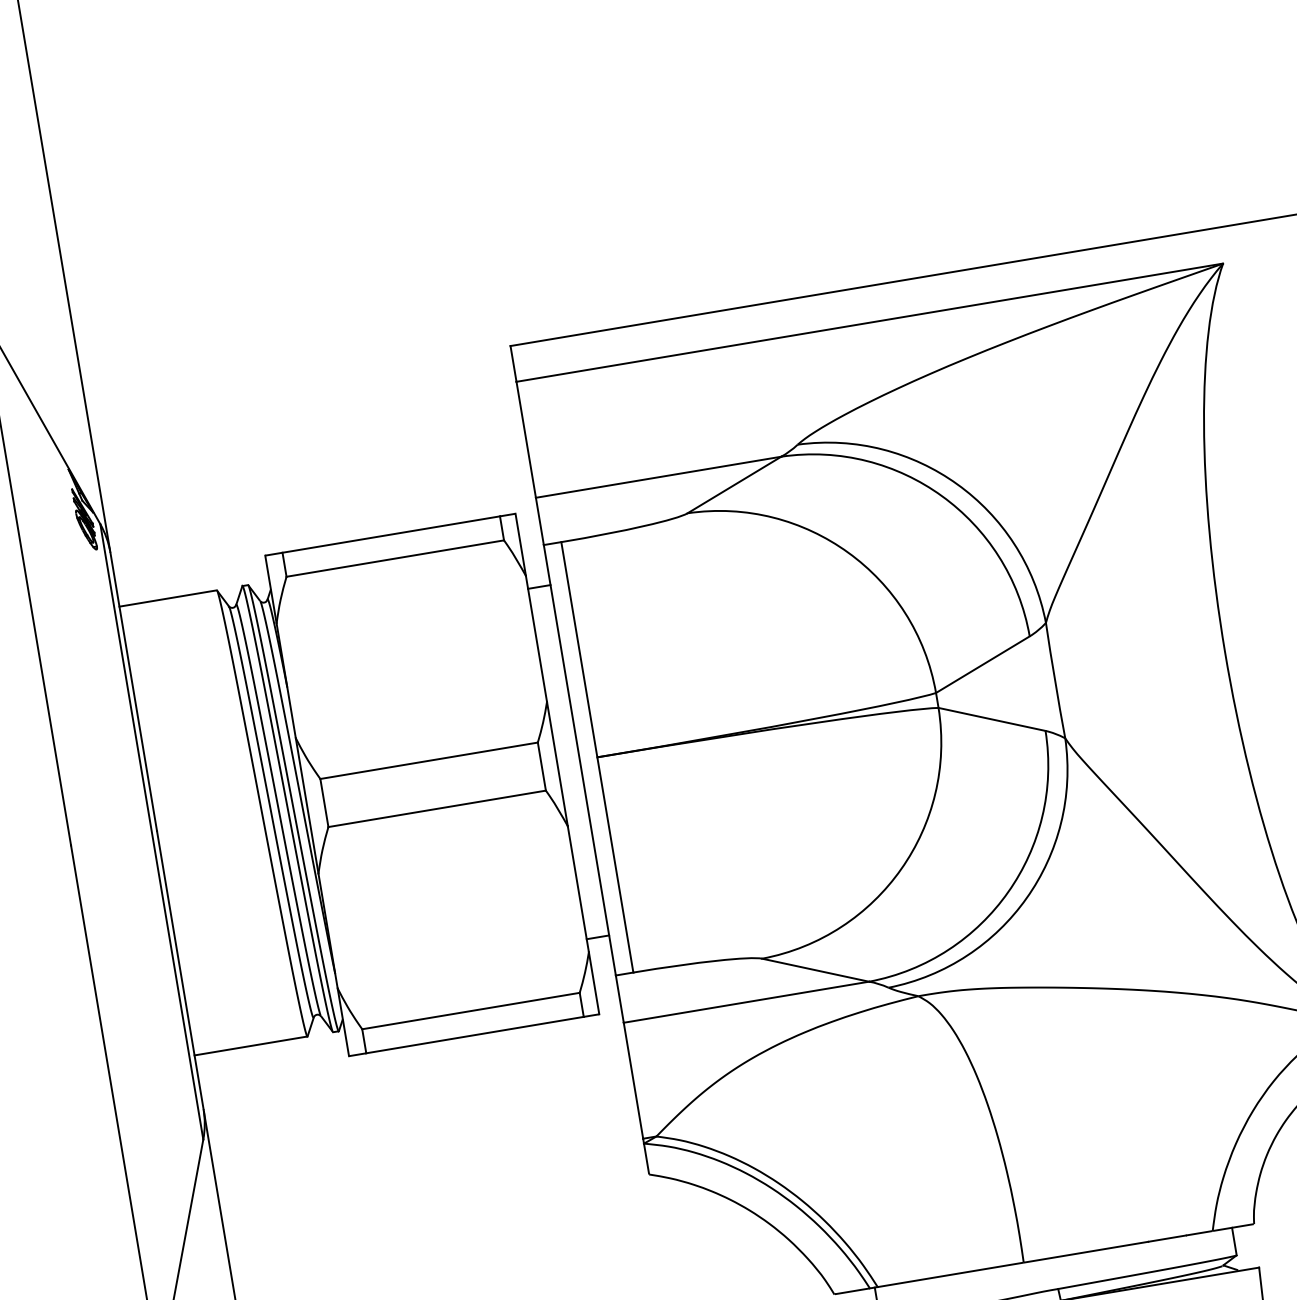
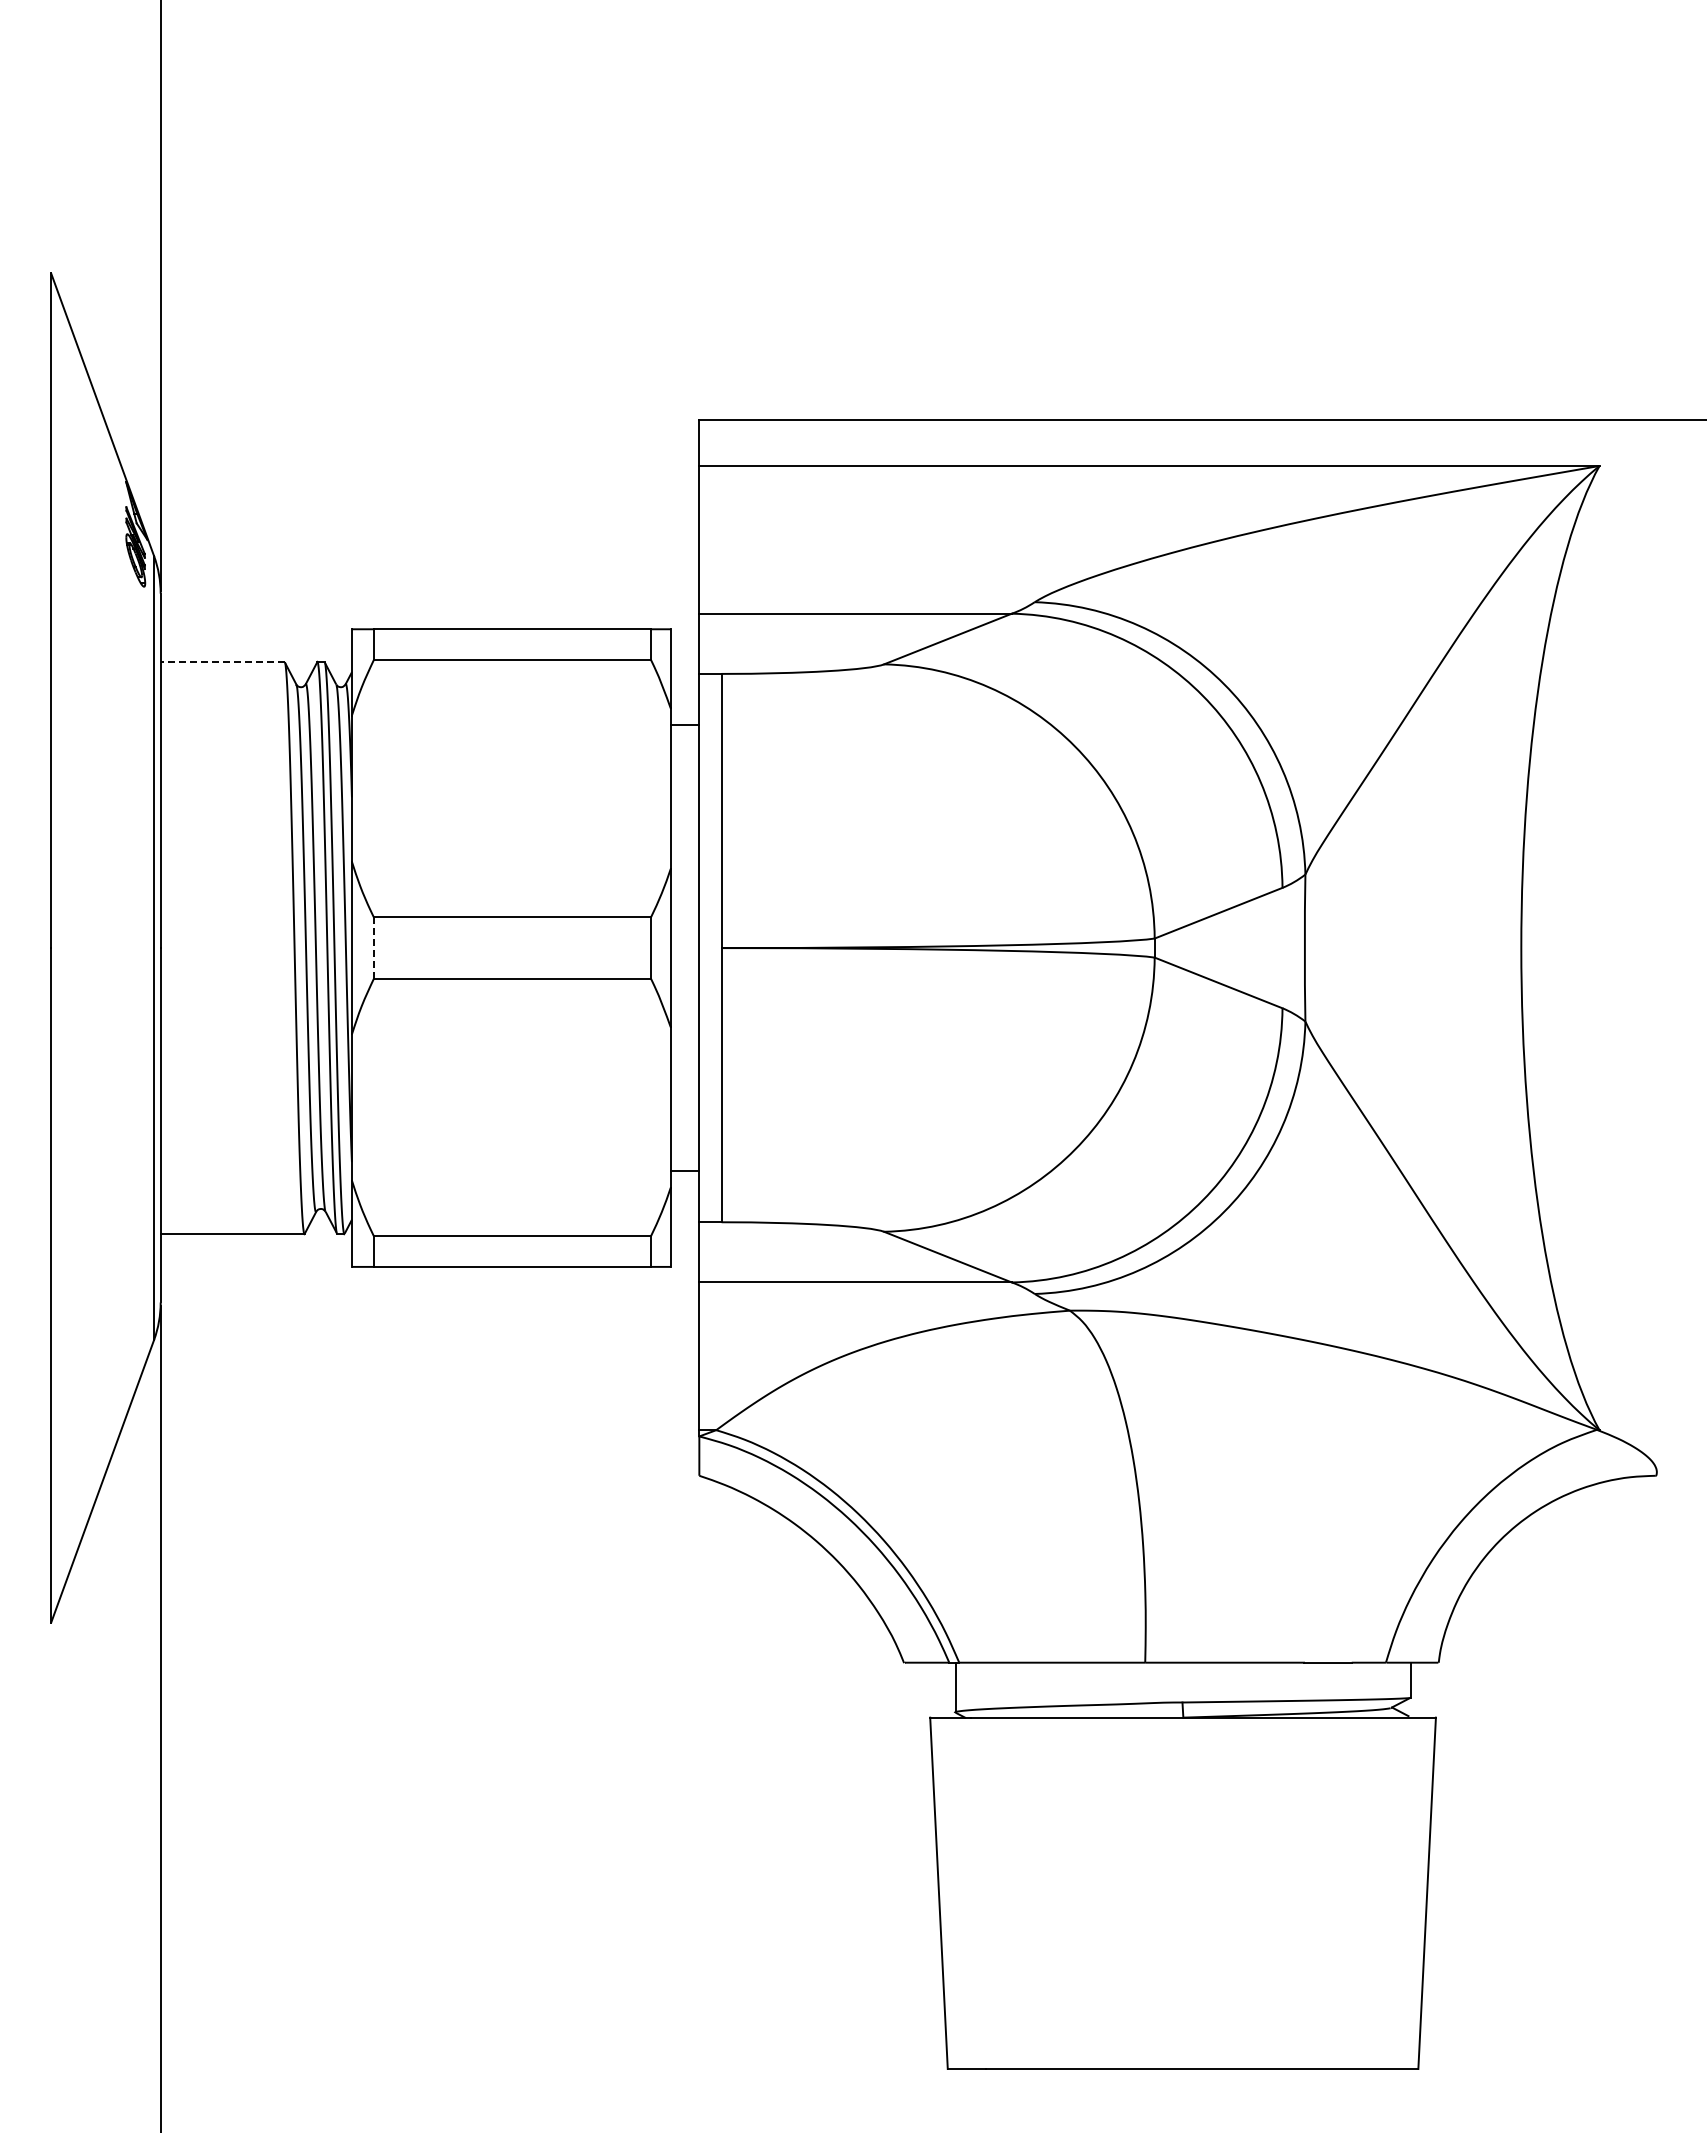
line: (168, 598) -> (222, 662), solid -> dashed
line: (324, 803) -> (373, 948), solid -> dashed

